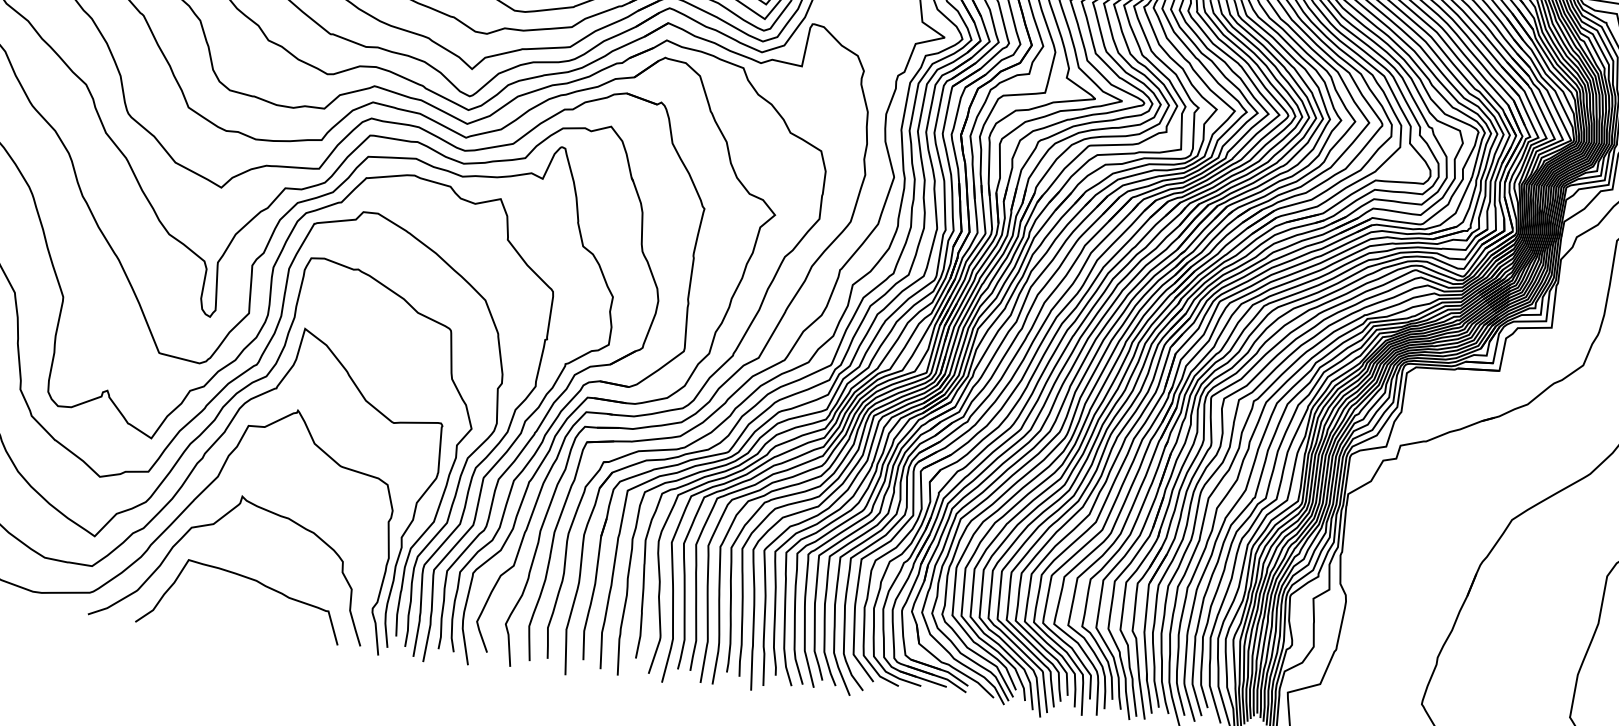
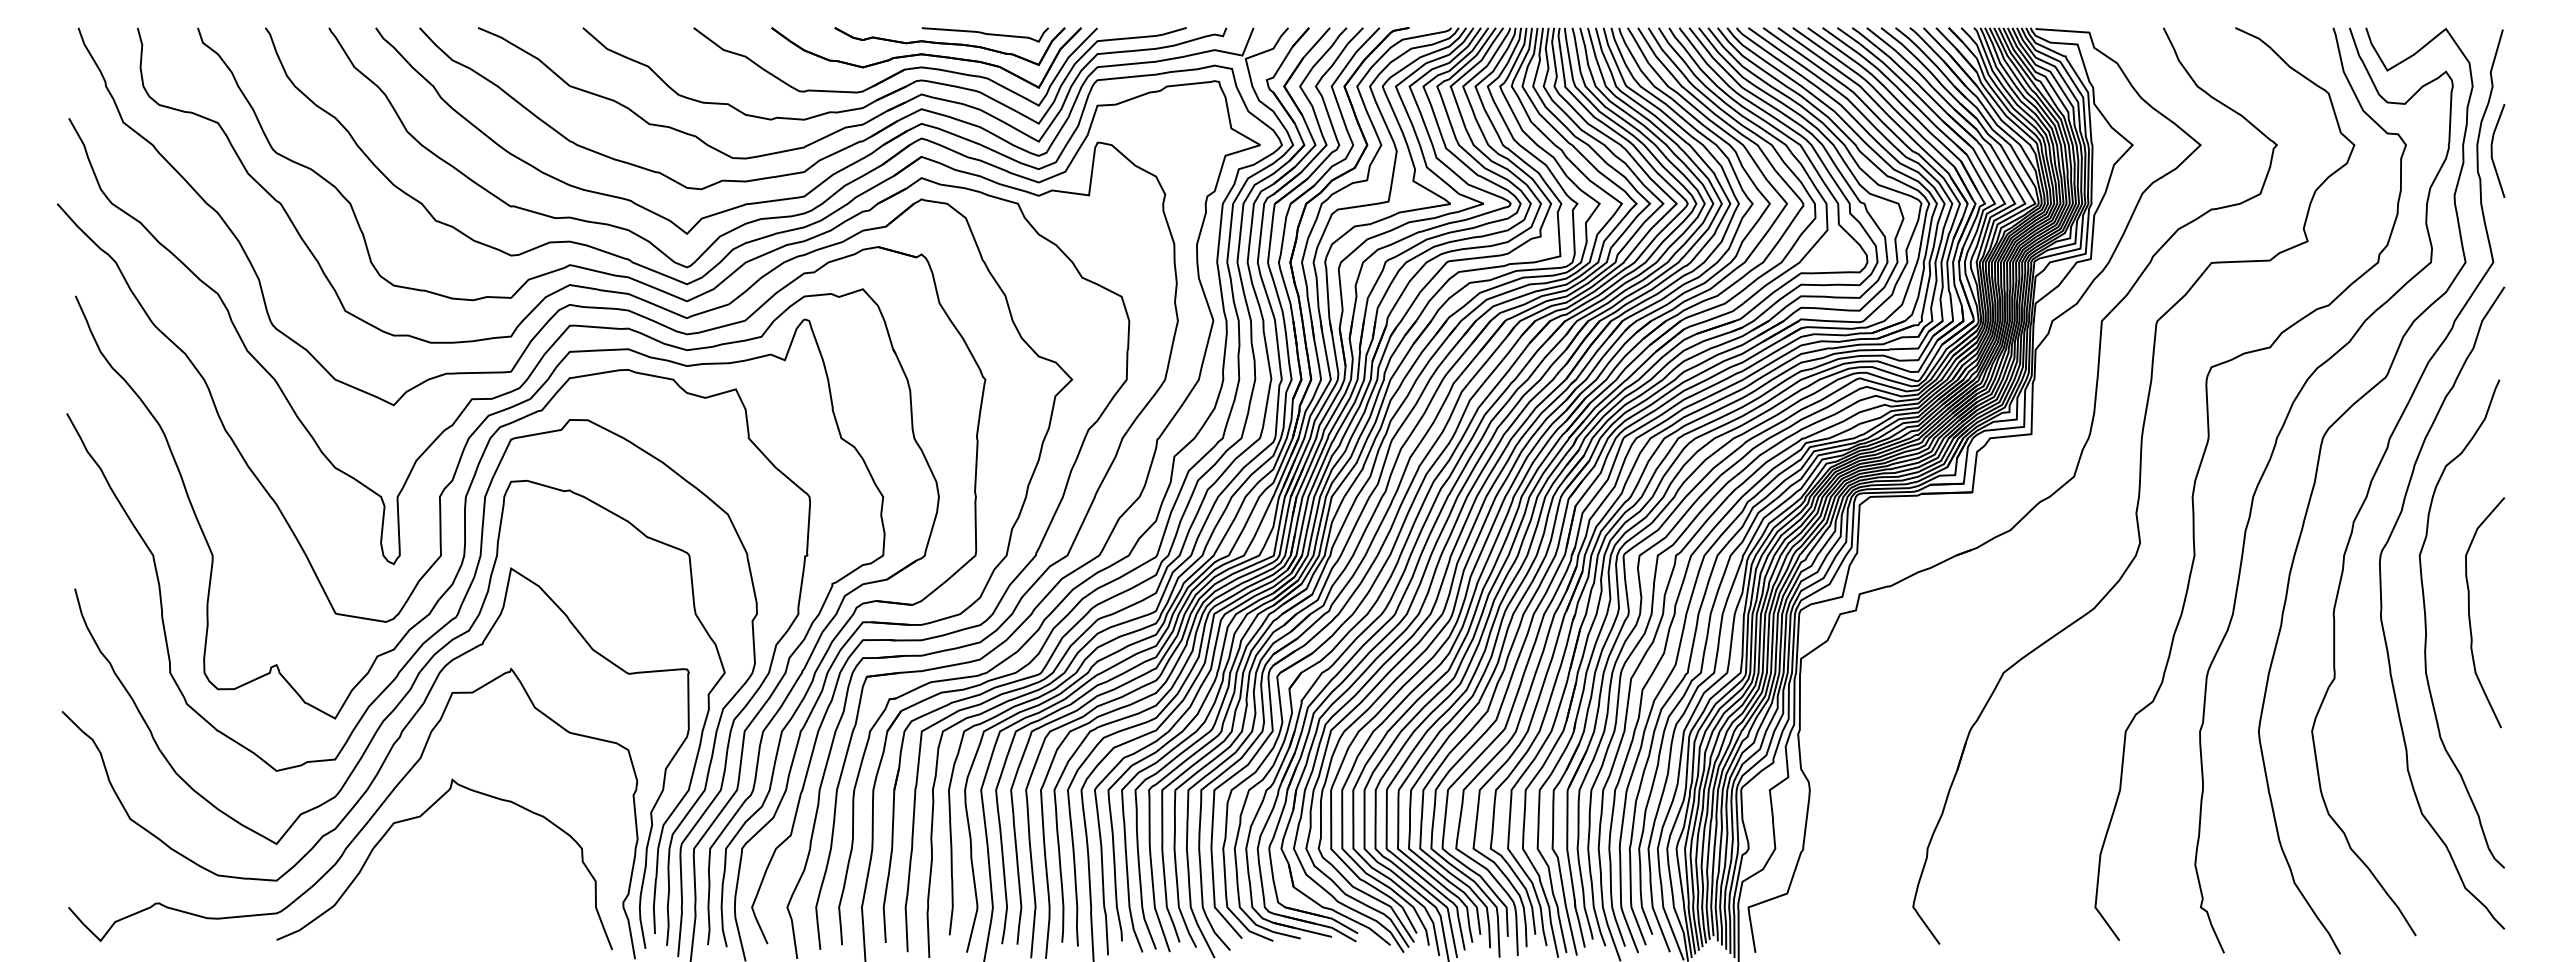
curve: (247, 578) -> (467, 879), removed

